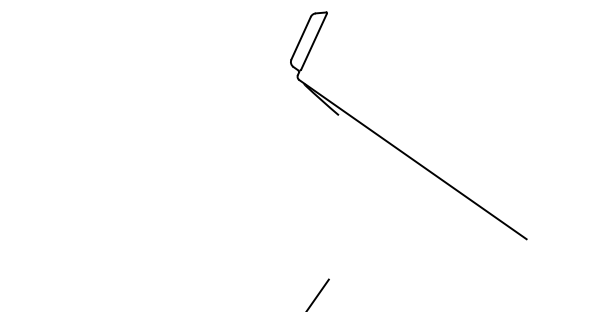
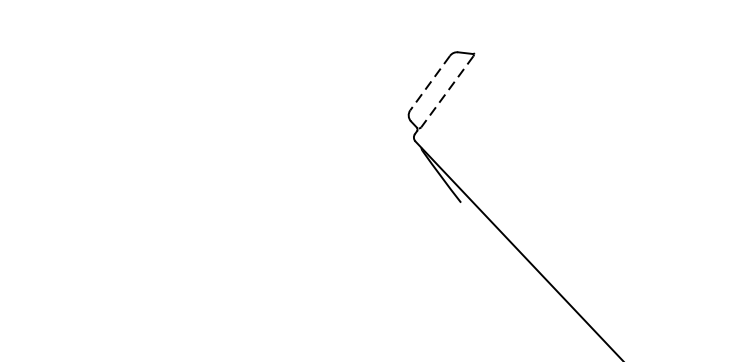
line: (300, 38) -> (429, 83), solid -> dashed
line: (314, 41) -> (448, 91), solid -> dashed

